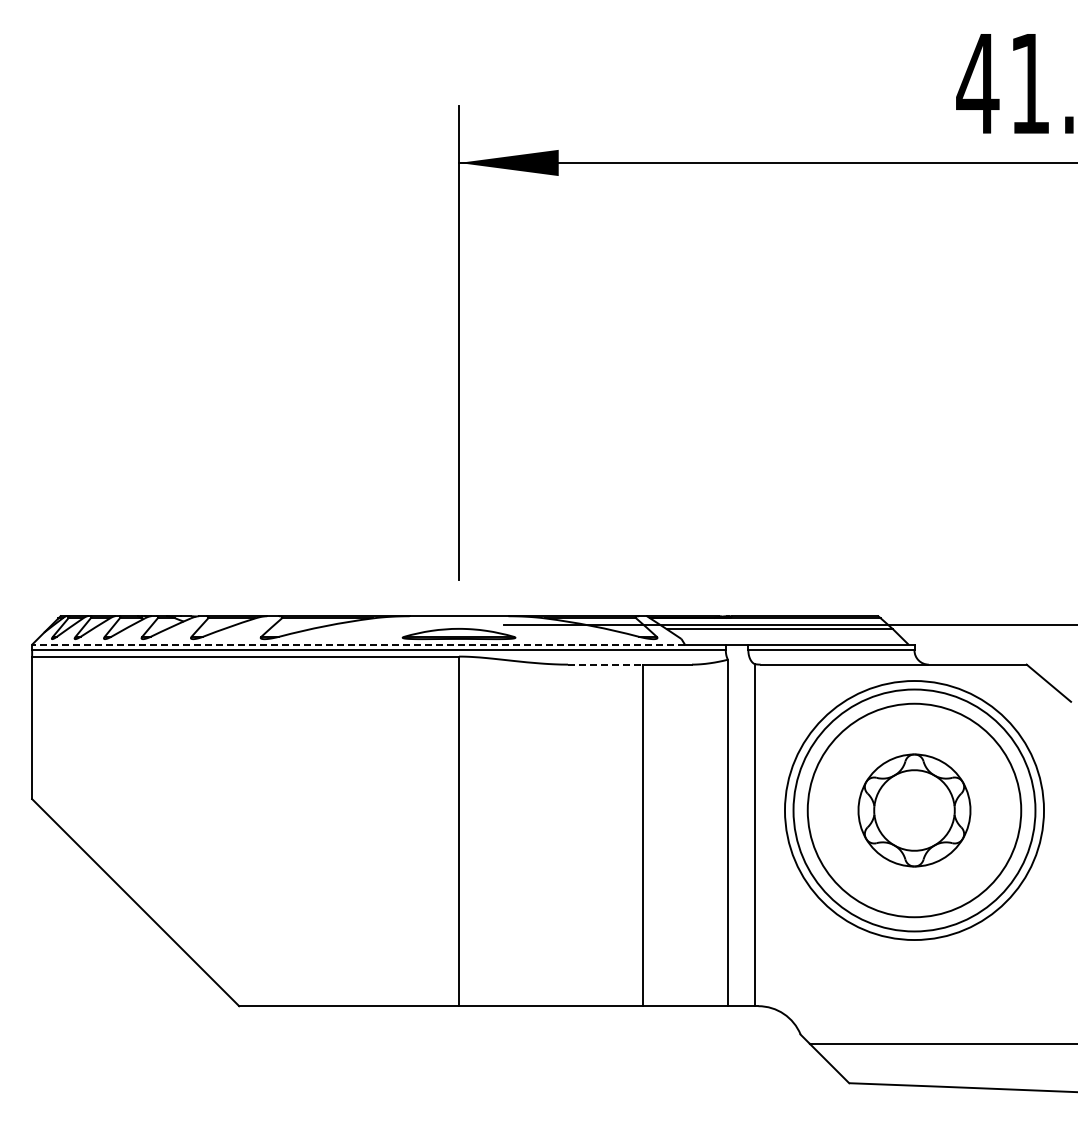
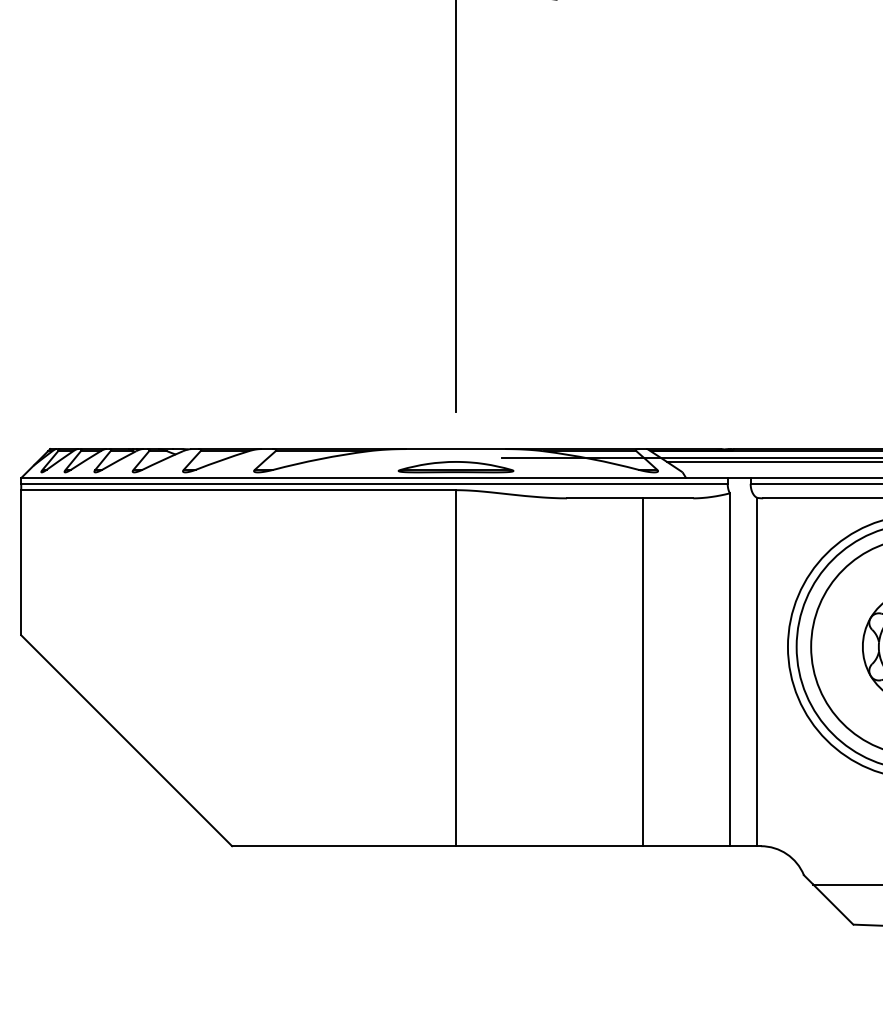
line: (358, 644) -> (353, 477), dashed -> solid
line: (606, 664) -> (606, 498), dashed -> solid

